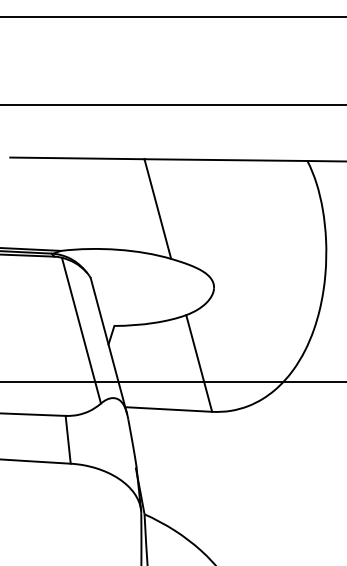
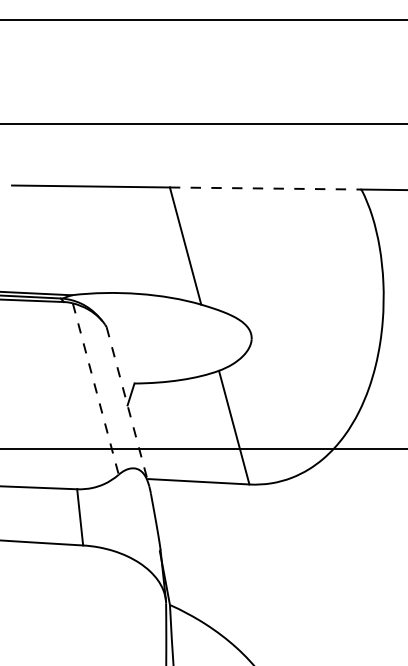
line: (226, 160) -> (266, 188), solid -> dashed
line: (81, 331) -> (95, 390), solid -> dashed
line: (108, 346) -> (127, 407), solid -> dashed

